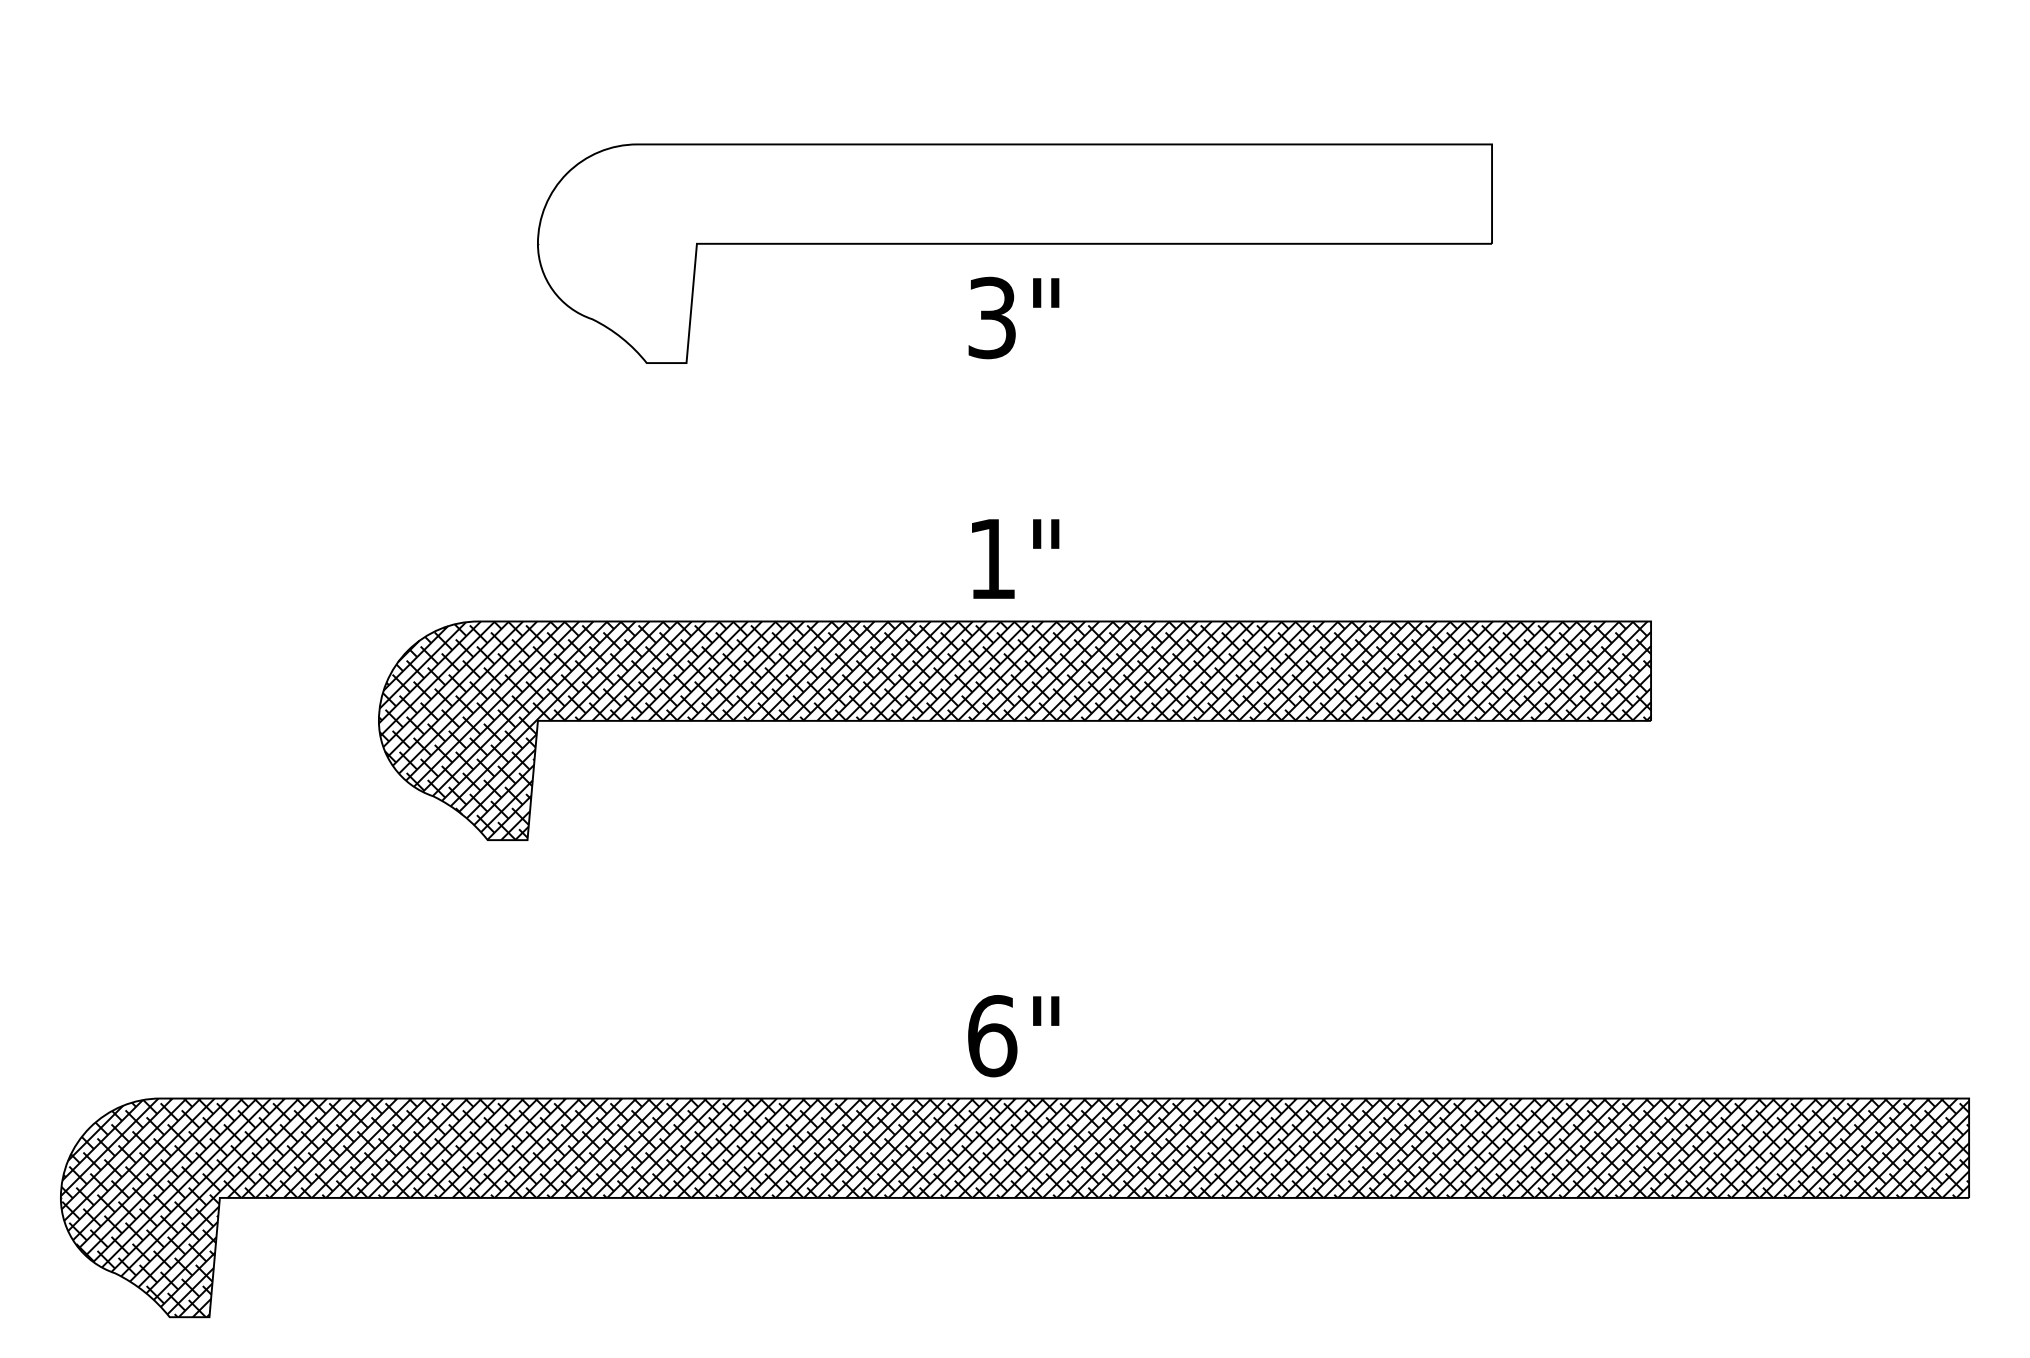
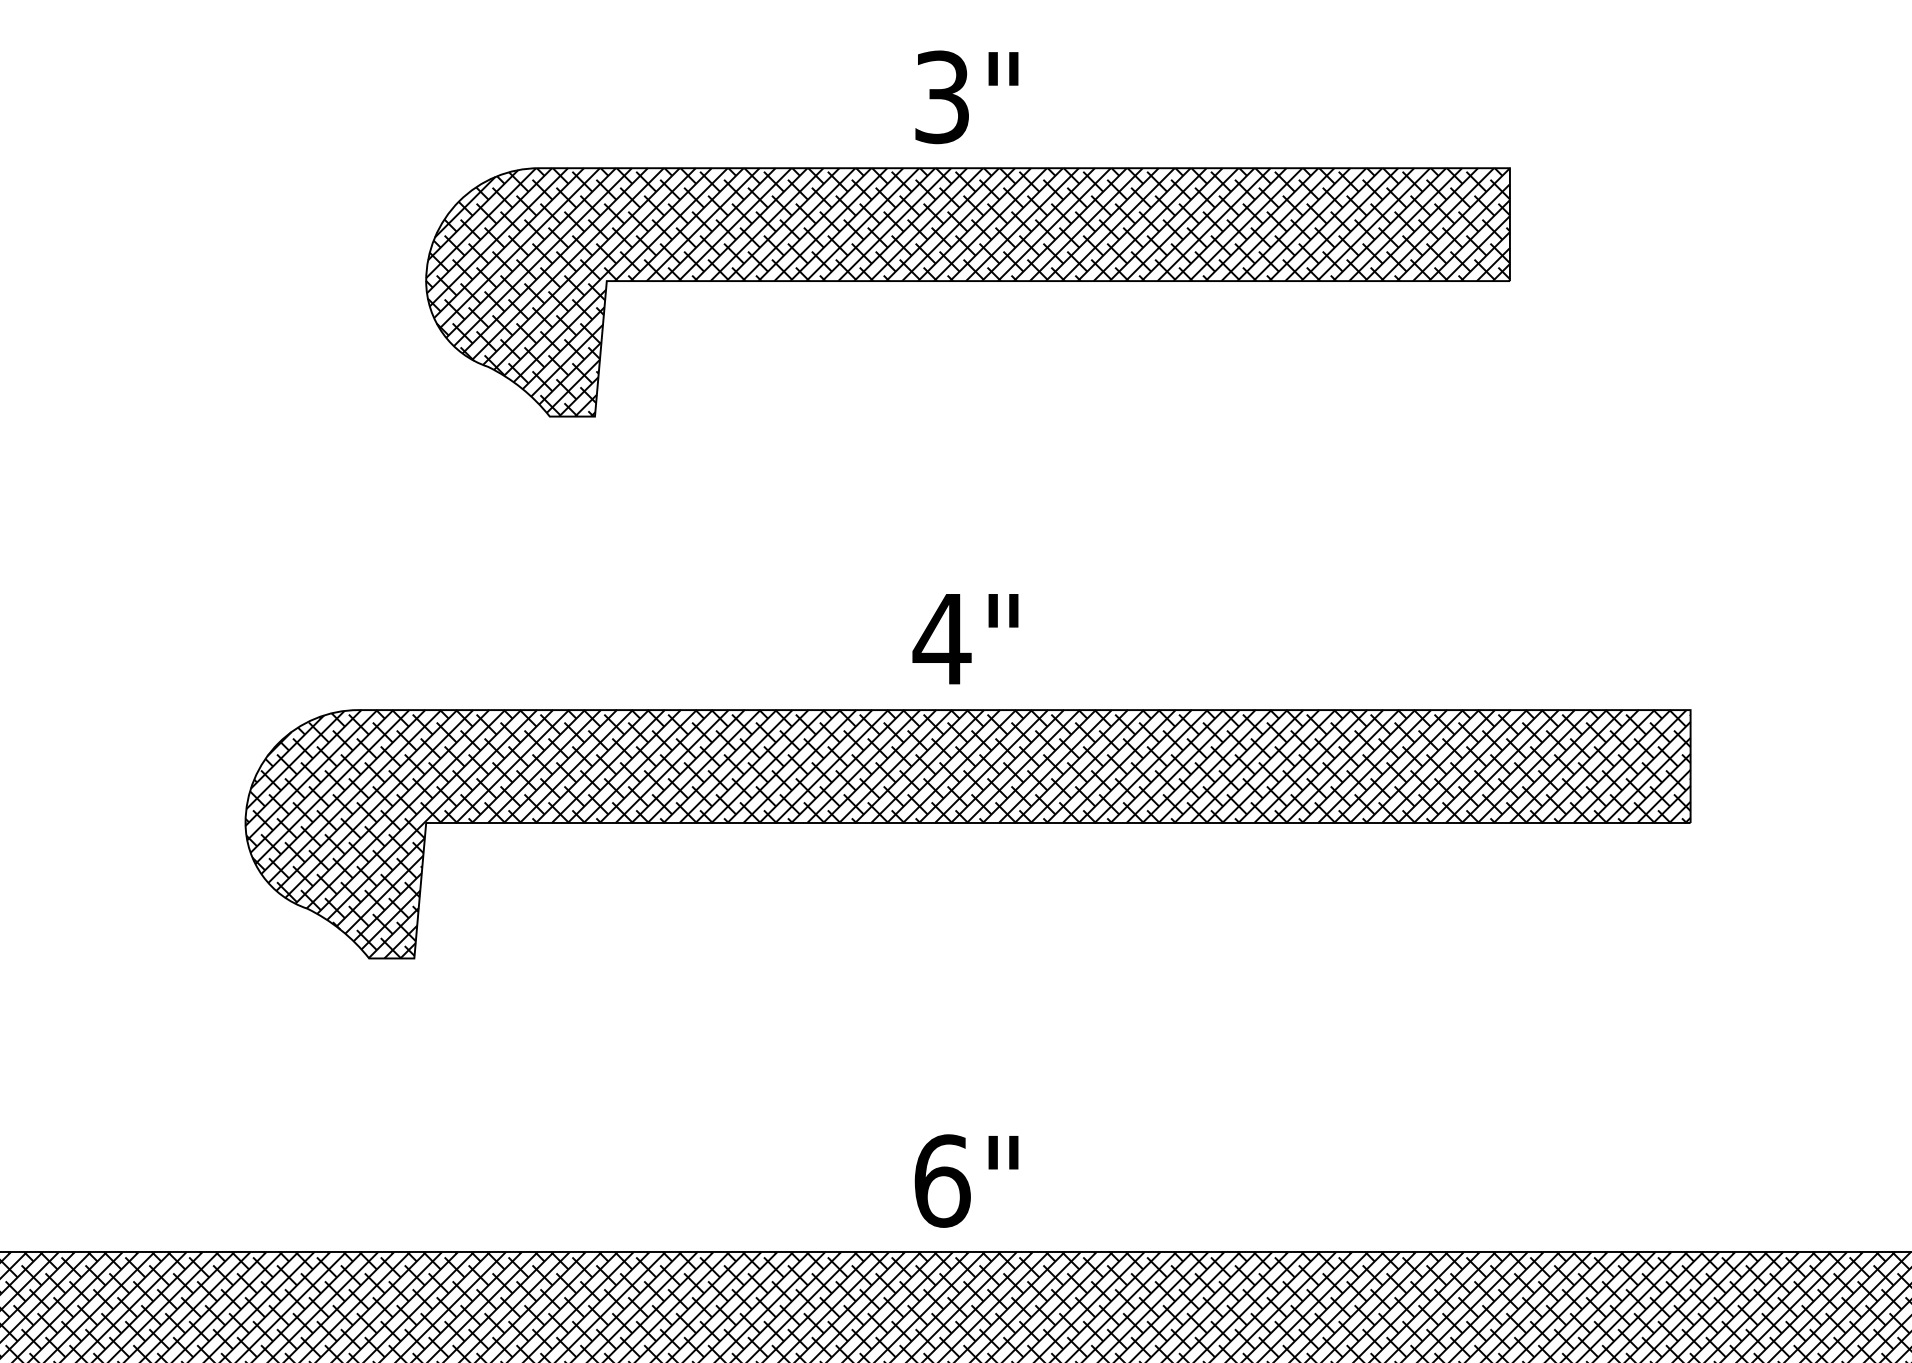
hatch: (1014, 253) -> (967, 292), added
text: (1013, 317) -> (966, 96), moved
text: (992, 558) -> (942, 638), 1" -> 4"

